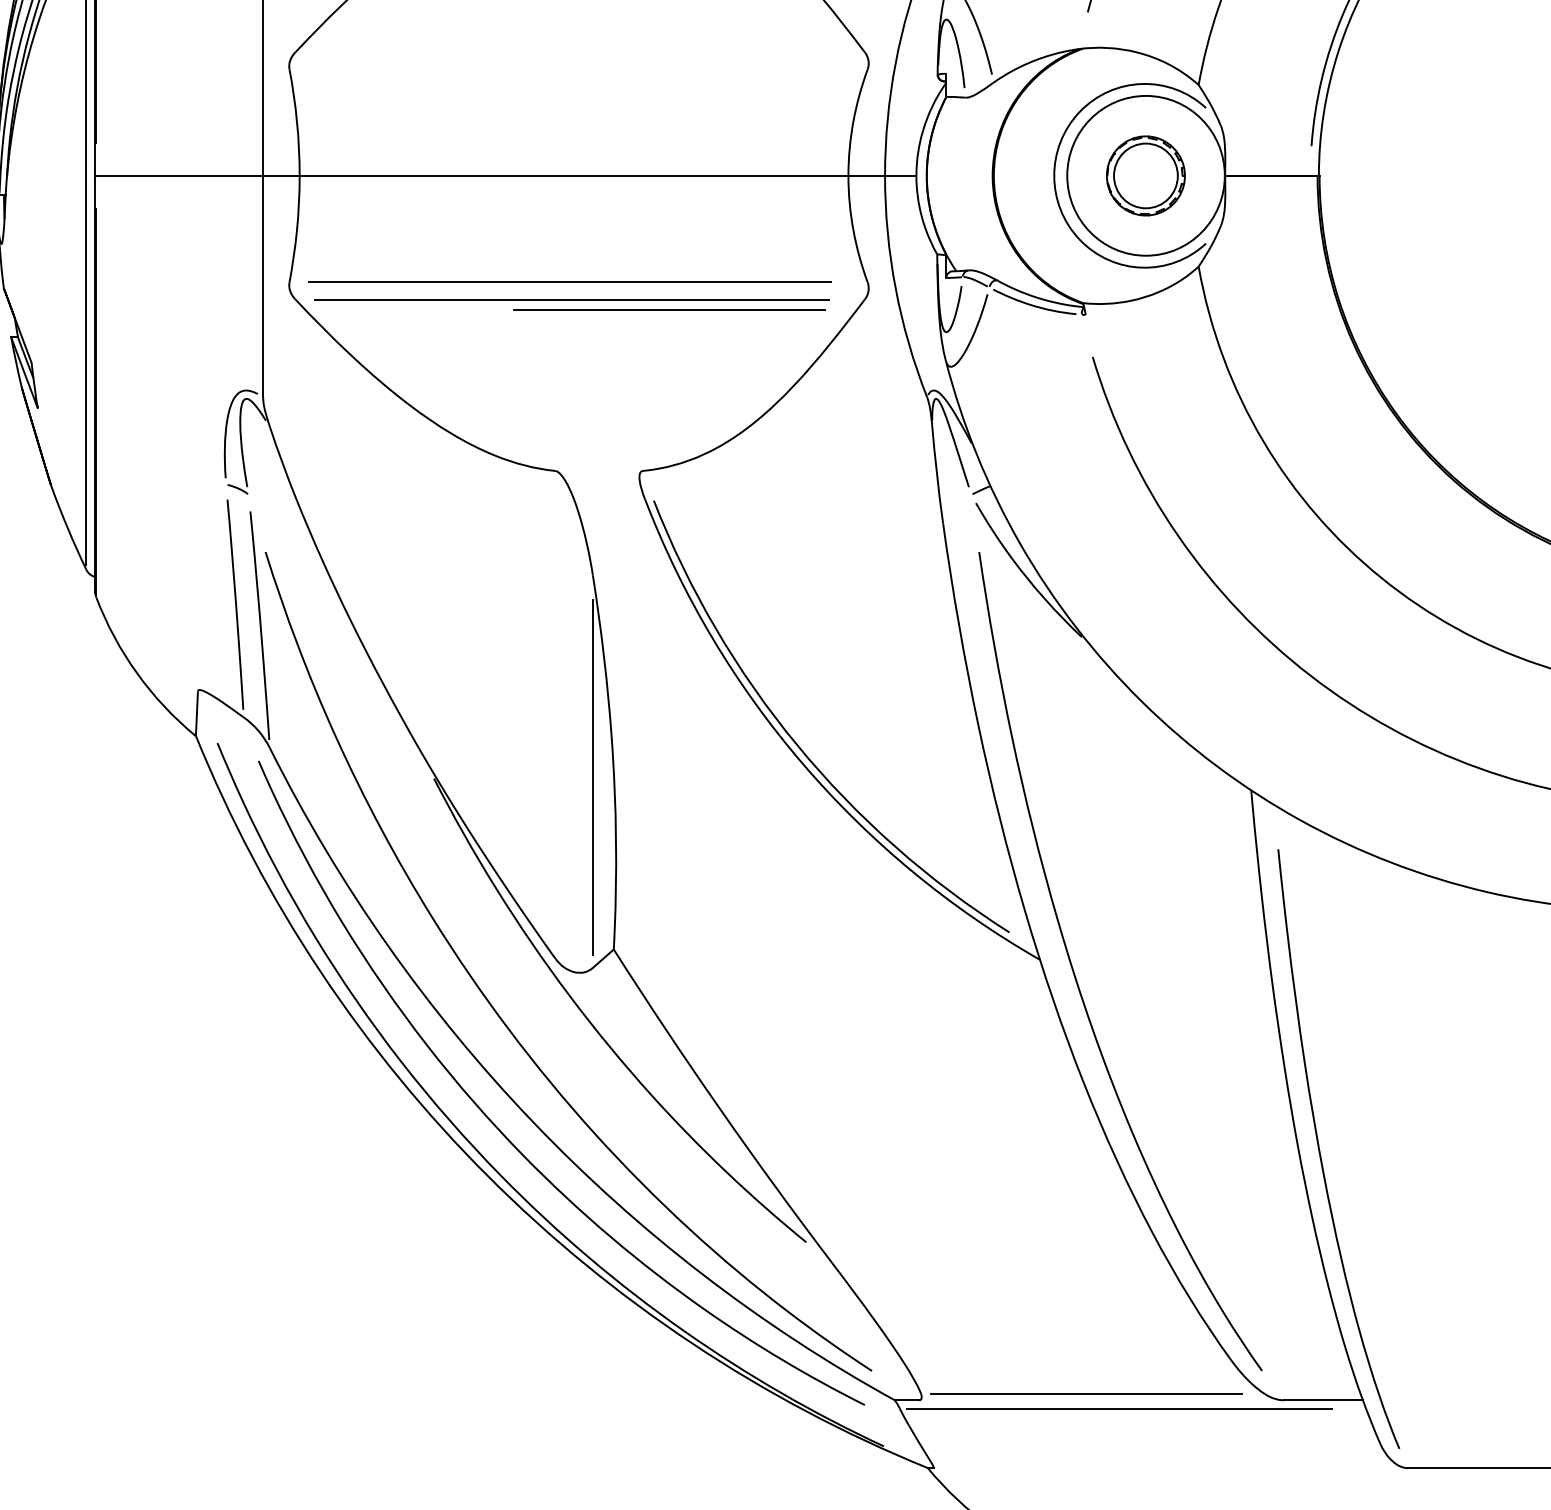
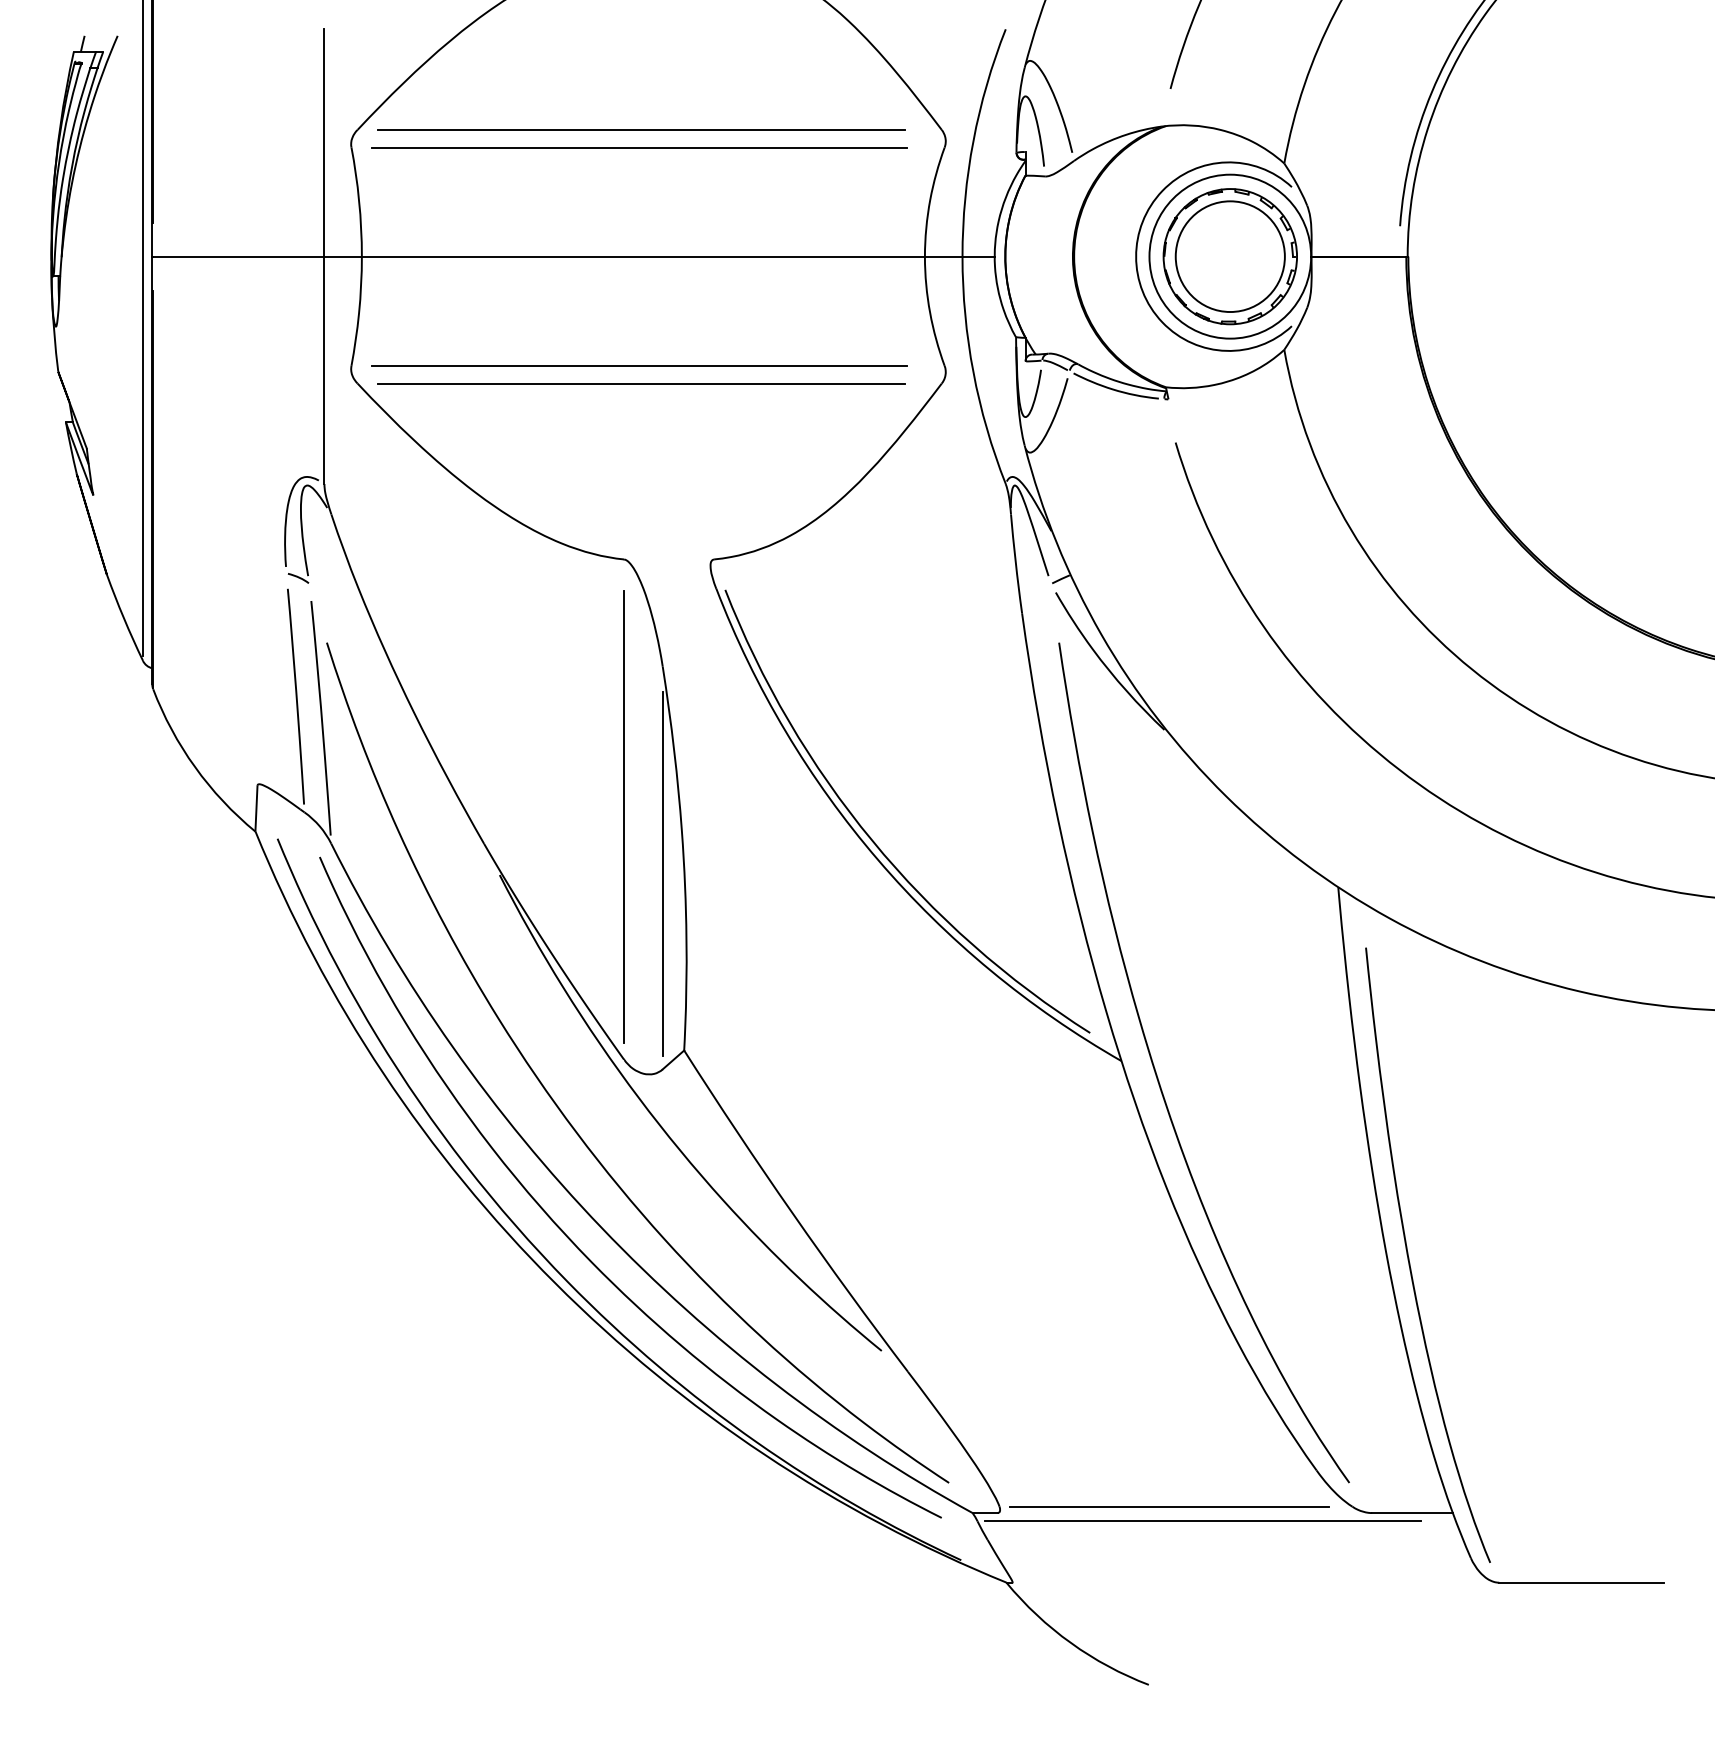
line: (571, 51) -> (640, 129), added
line: (570, 69) -> (639, 147), added
part: (1145, 175) -> (1229, 256), size x1.67
line: (669, 310) -> (741, 394), removed
line: (555, 721) -> (624, 816), added

